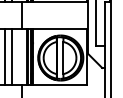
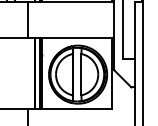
line: (5, 56) -> (6, 72), removed
line: (12, 56) -> (15, 72), removed

